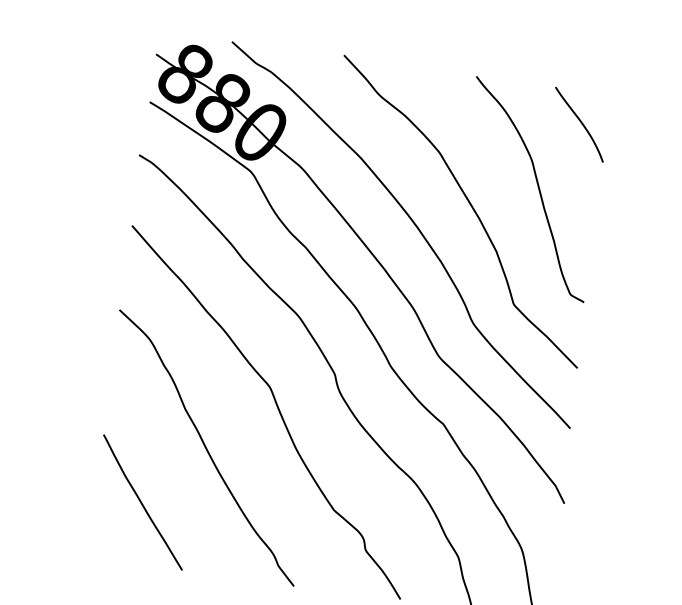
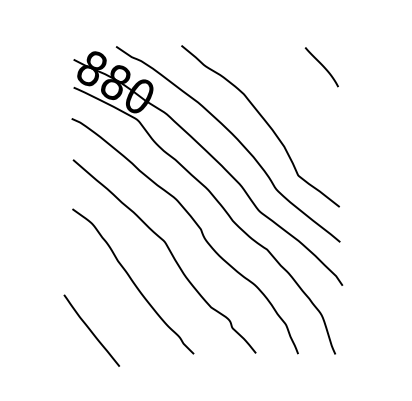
curve: (536, 189) -> (302, 107), removed
curve: (142, 502) -> (91, 330), moved

